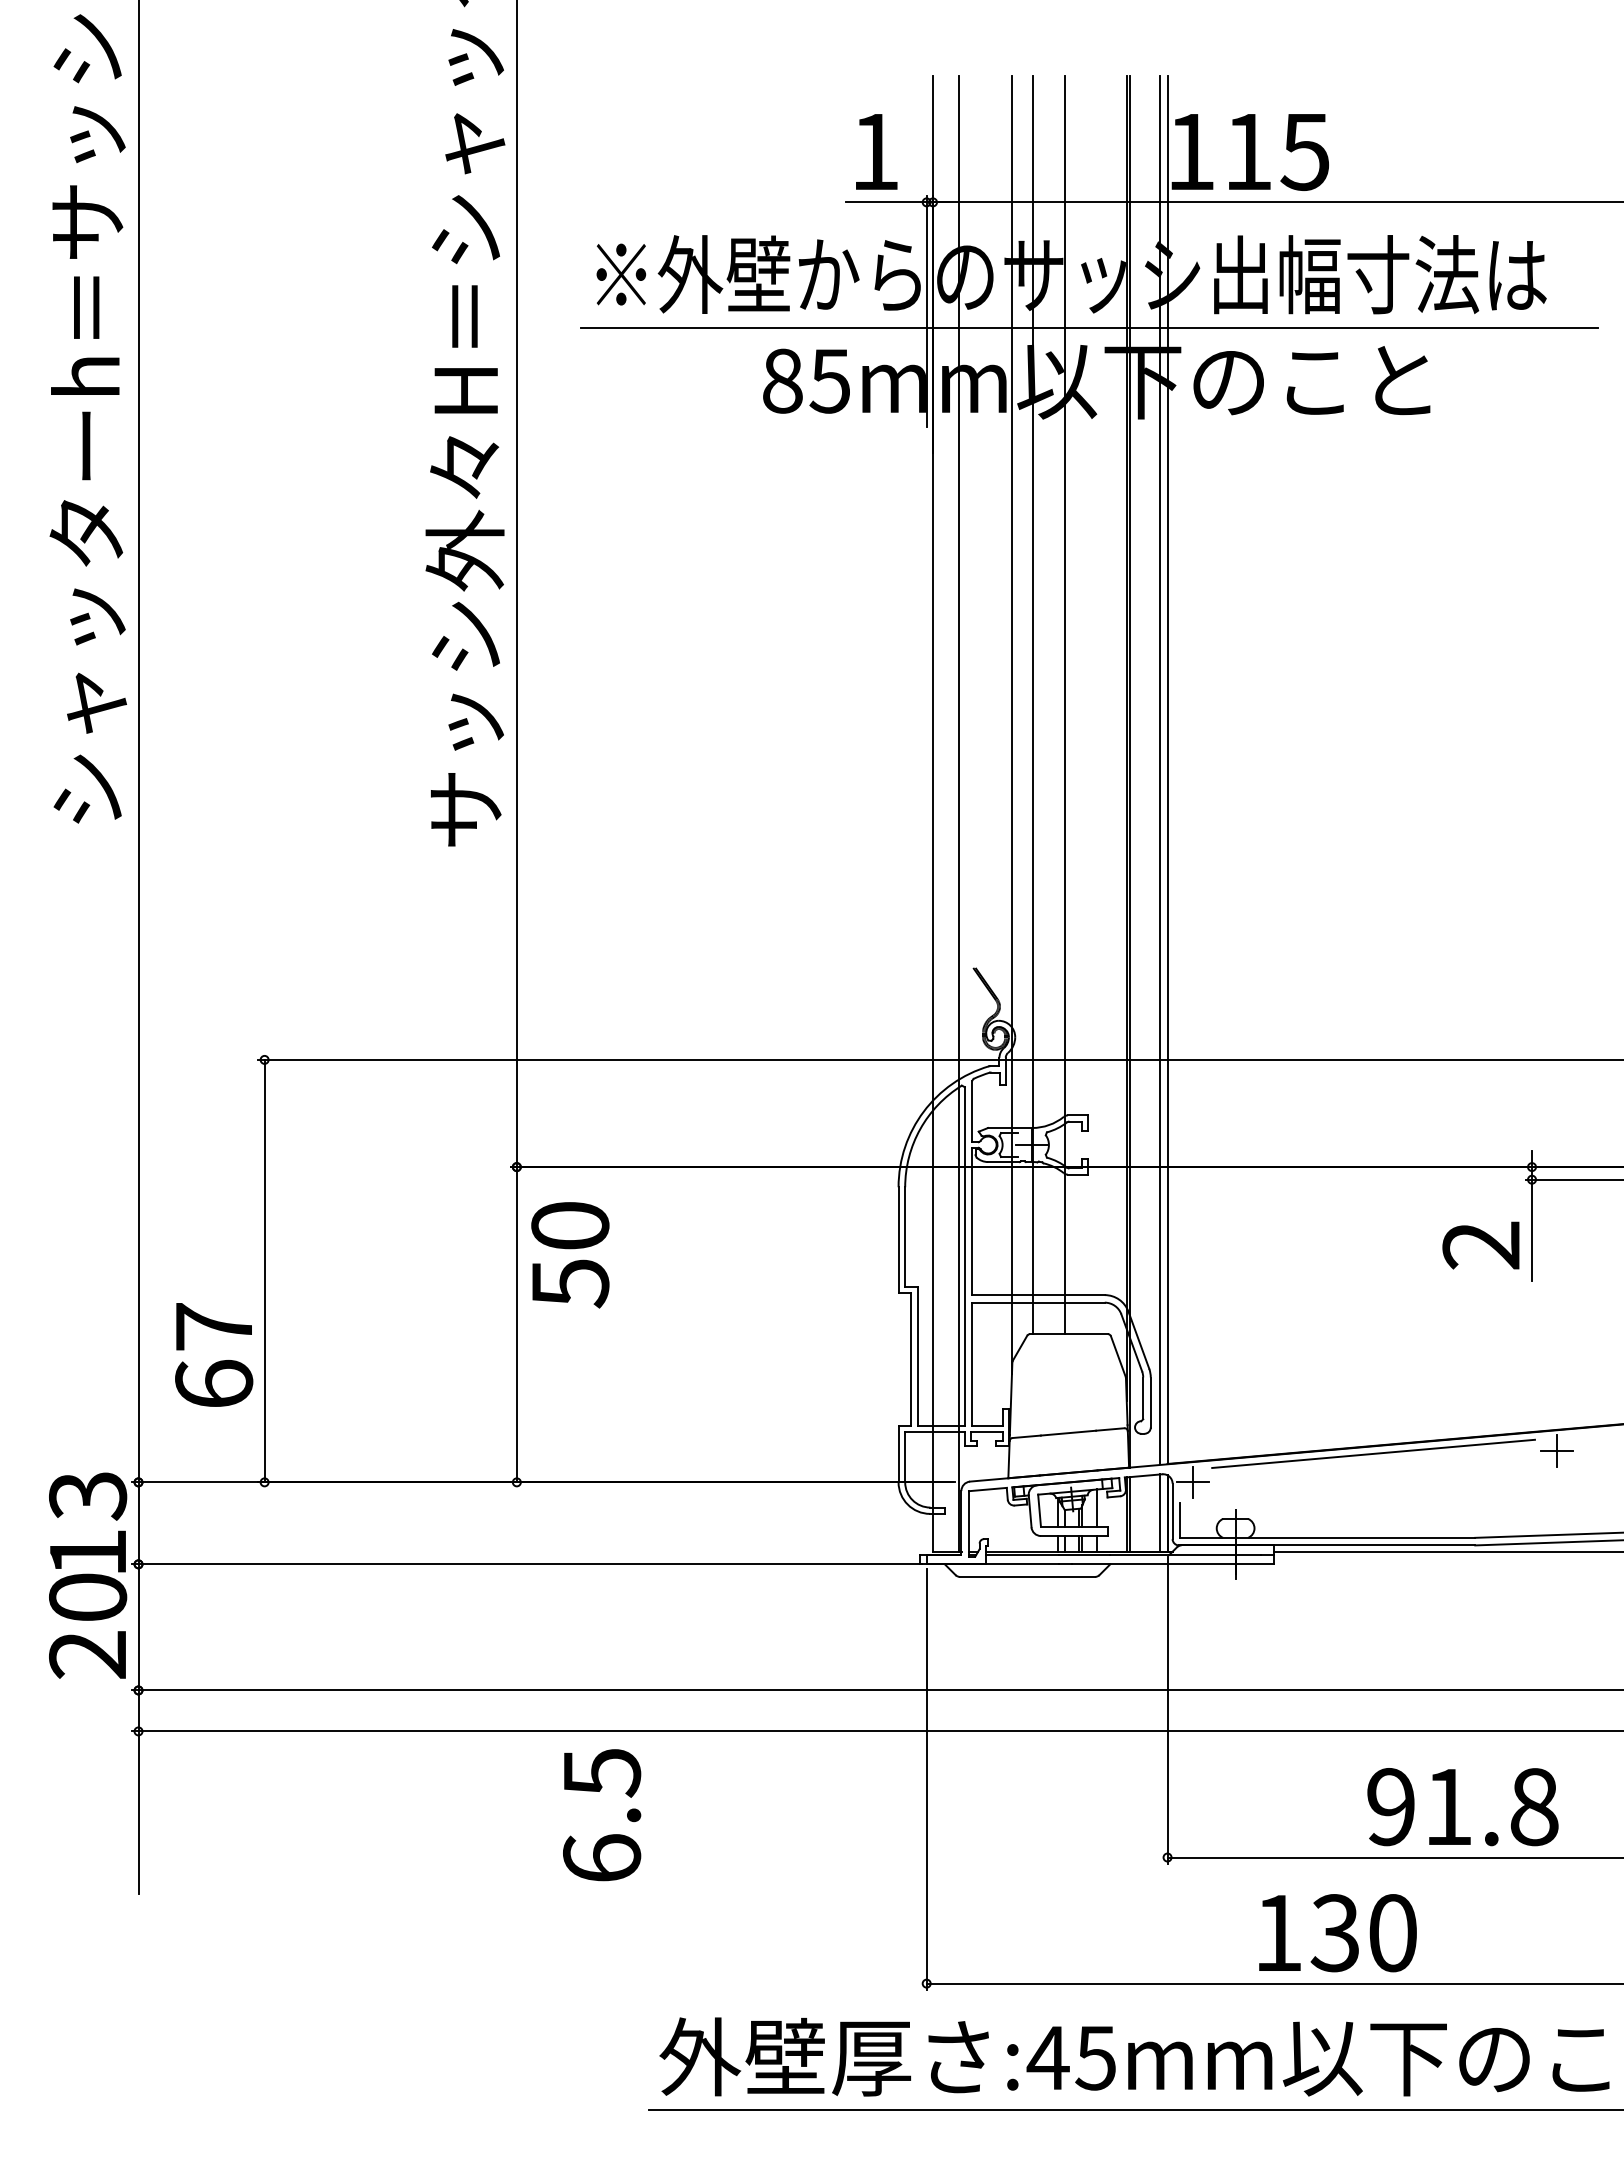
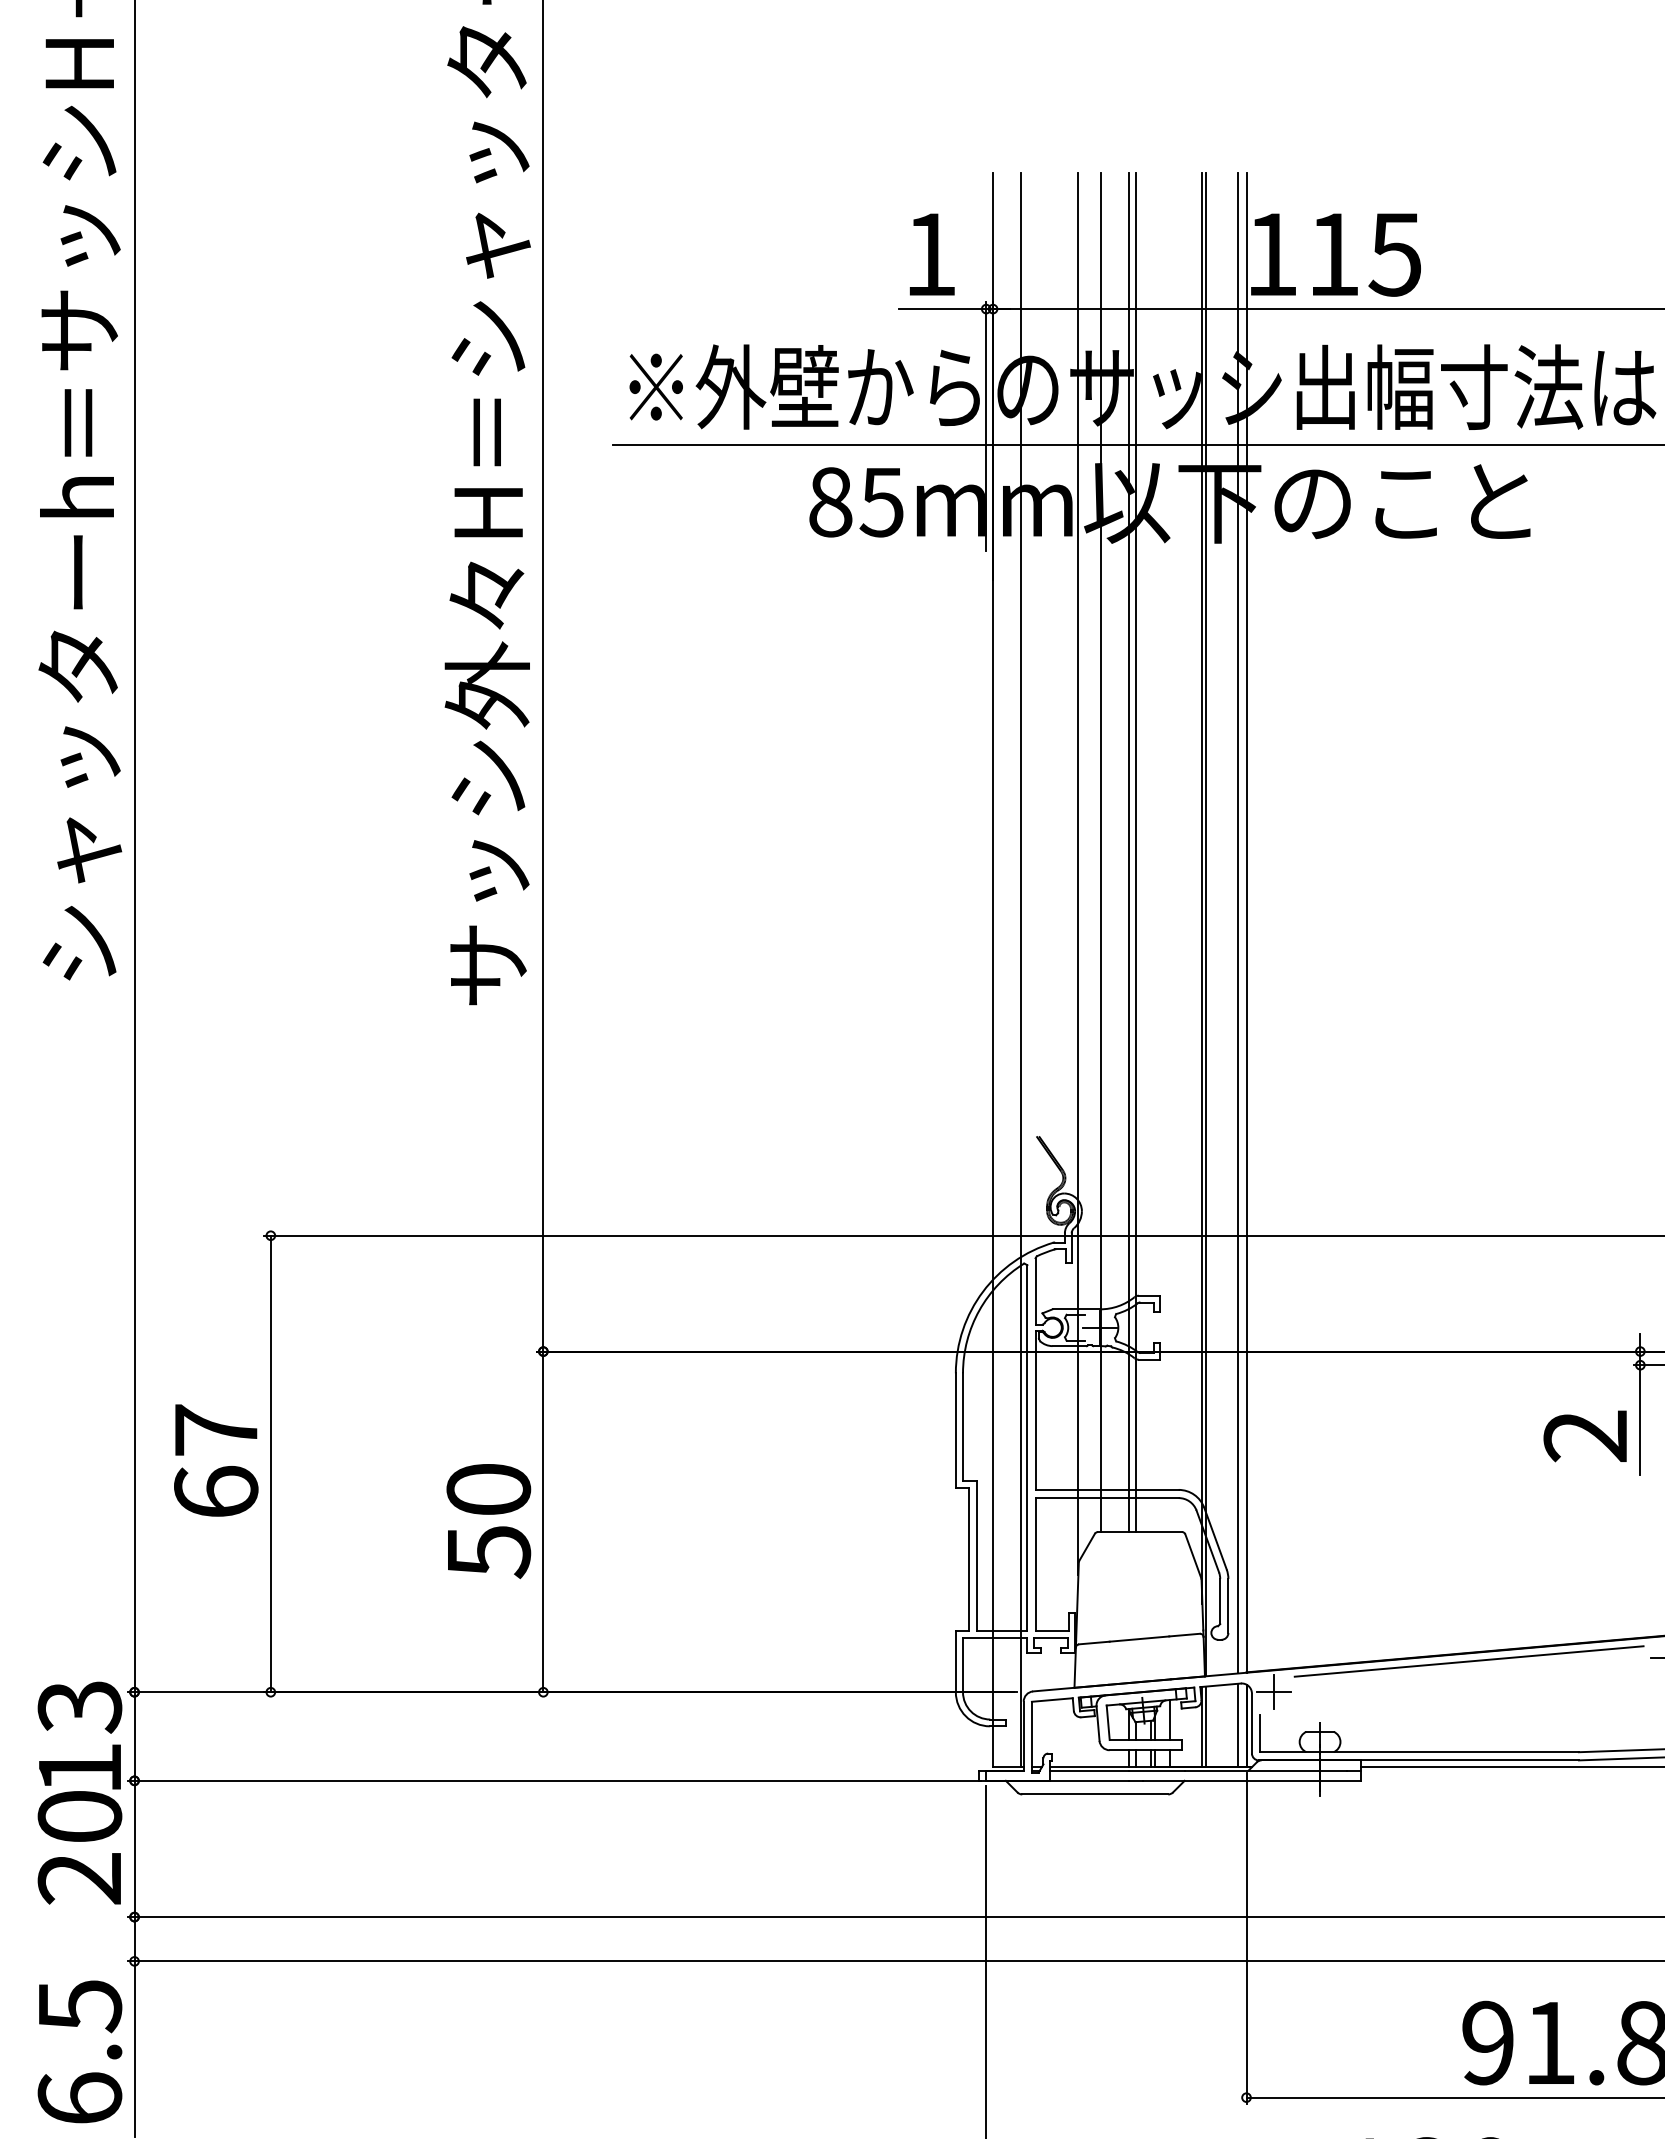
line: (1059, 705) -> (1129, 852), added
text: (570, 1255) -> (488, 1521), moved
text: (214, 1354) -> (216, 1460), moved
text: (602, 1815) -> (80, 2052), moved

